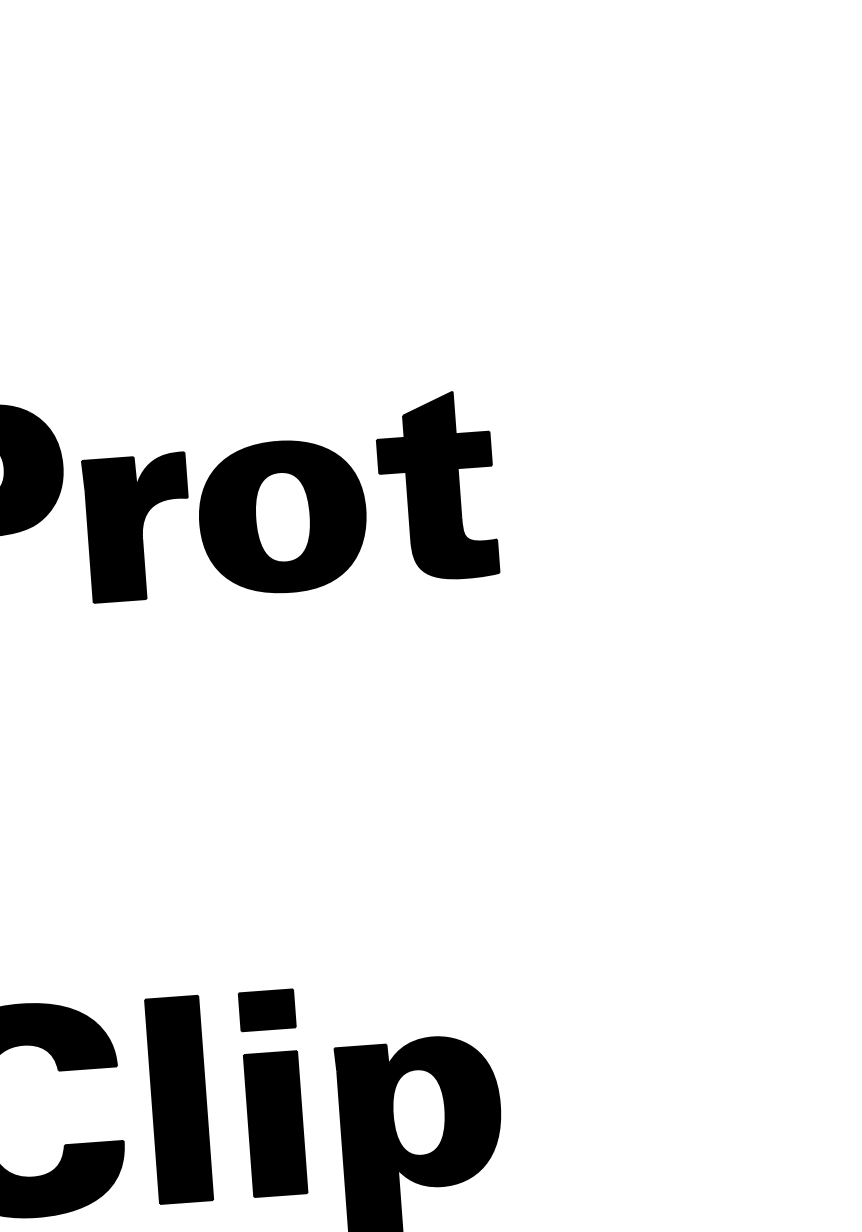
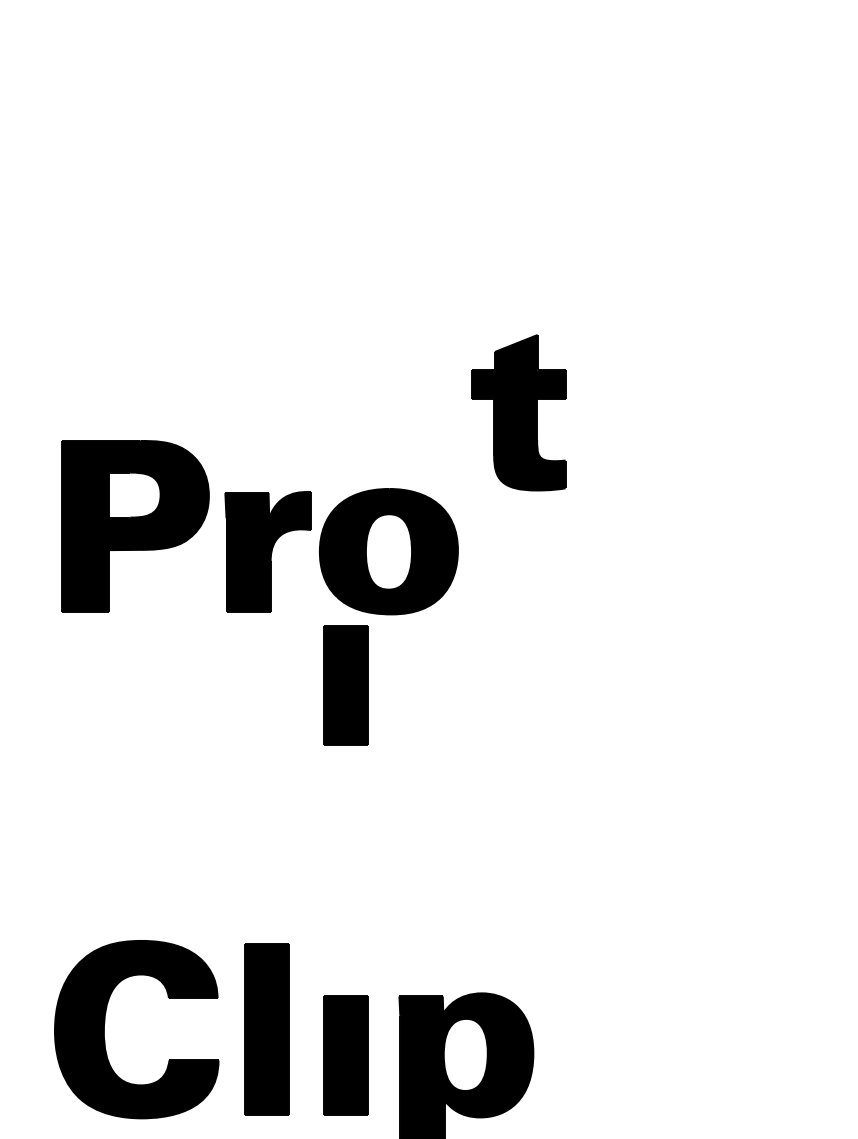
part: (436, 486) -> (518, 412), moved
part: (242, 680) -> (345, 685), added
part: (266, 1010) -> (345, 960), removed

